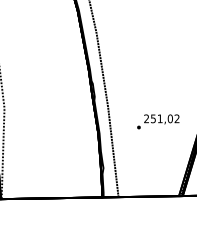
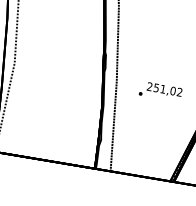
text: (158, 121) -> (160, 91), moved

